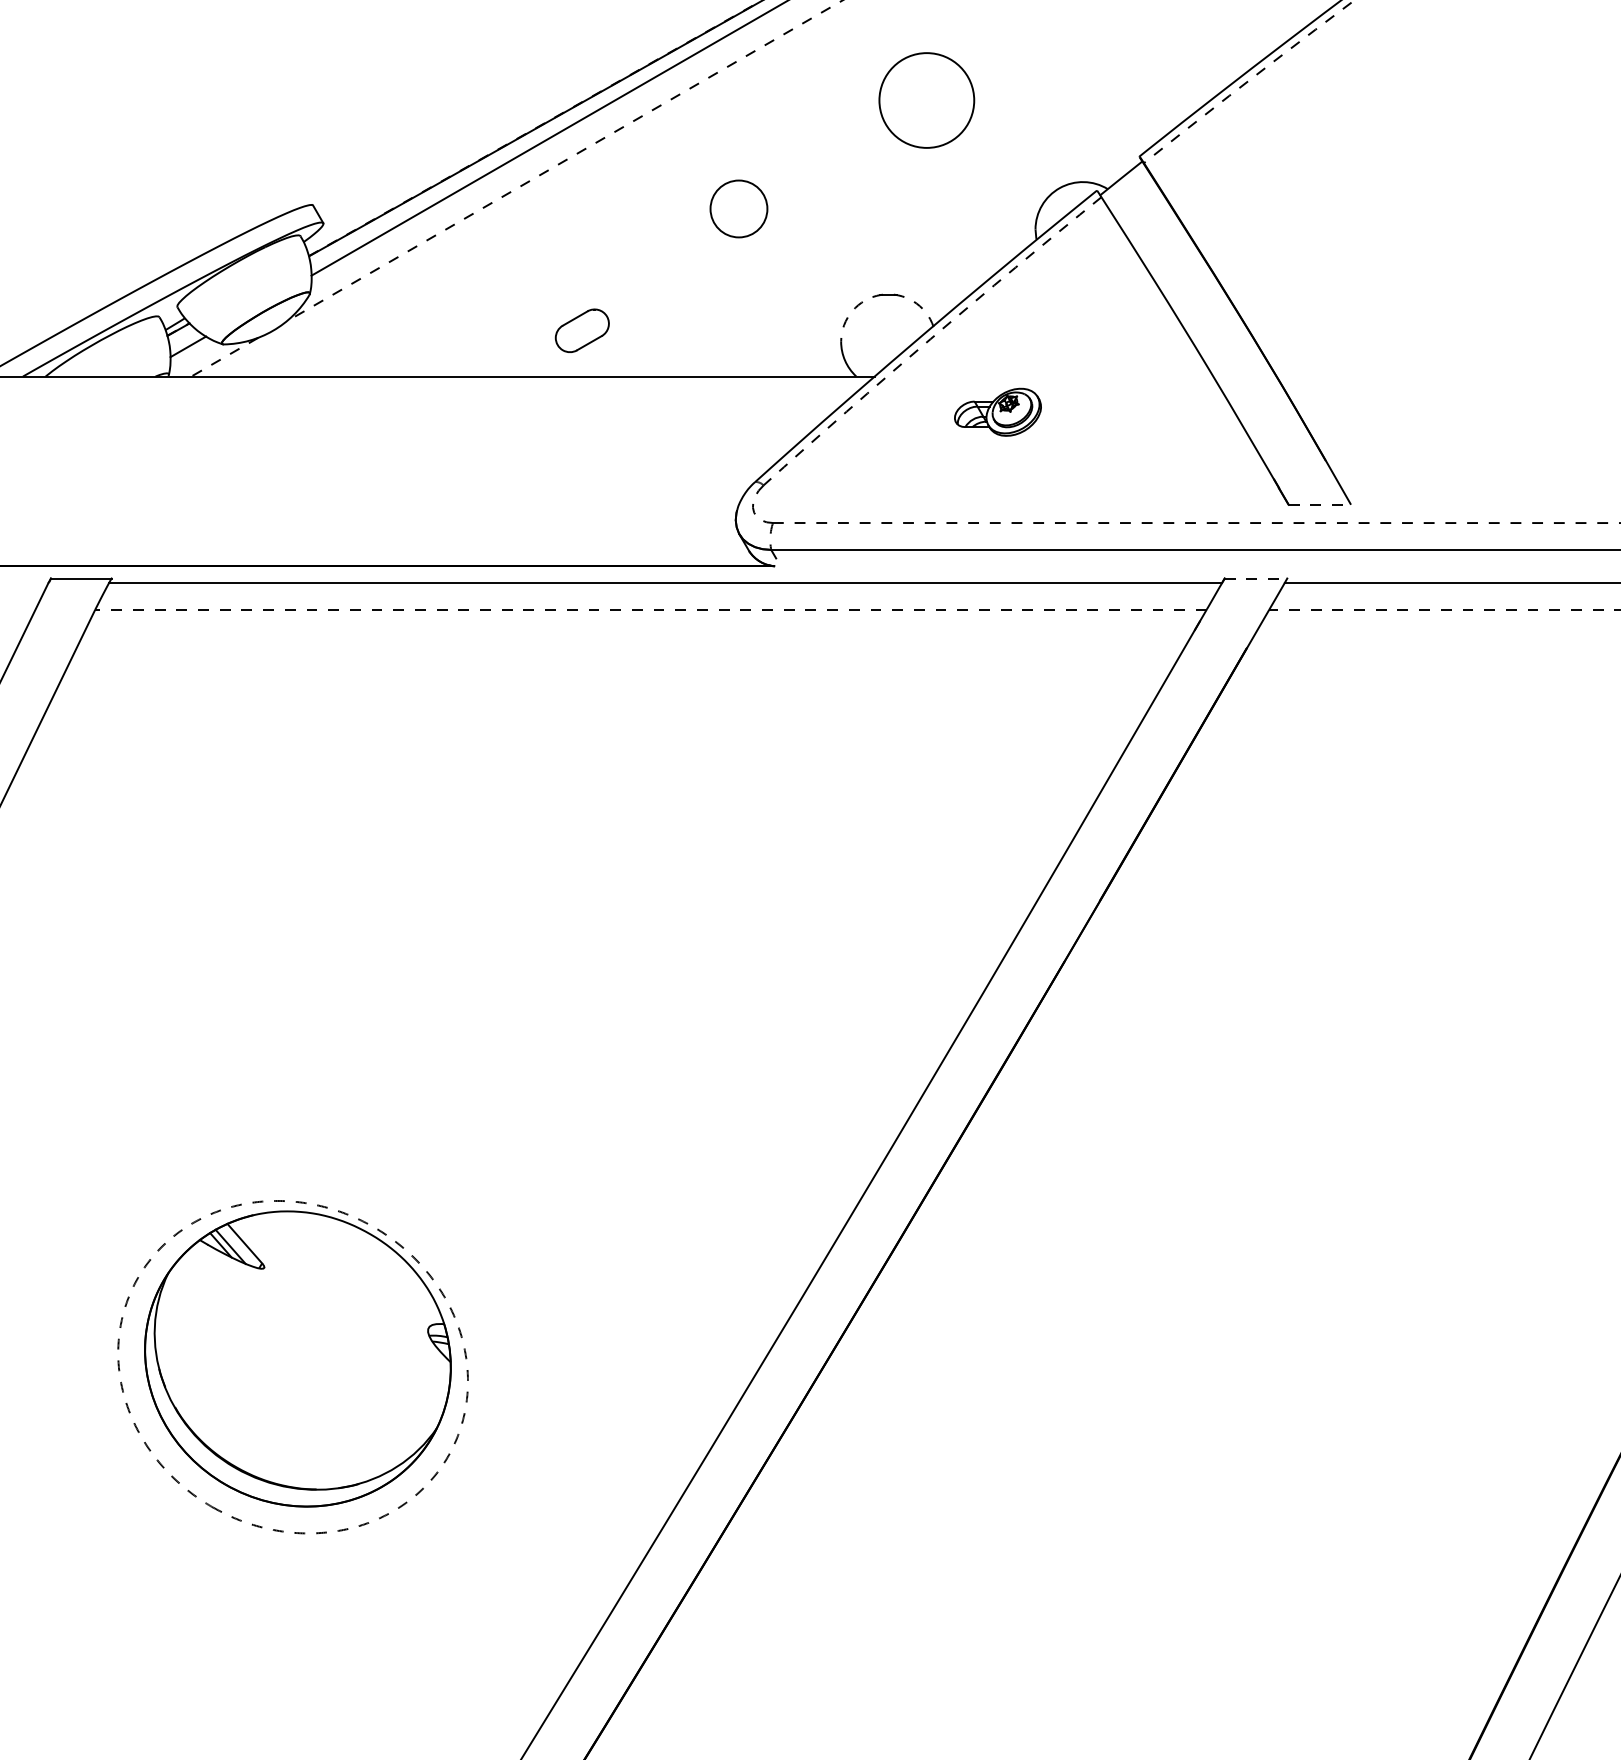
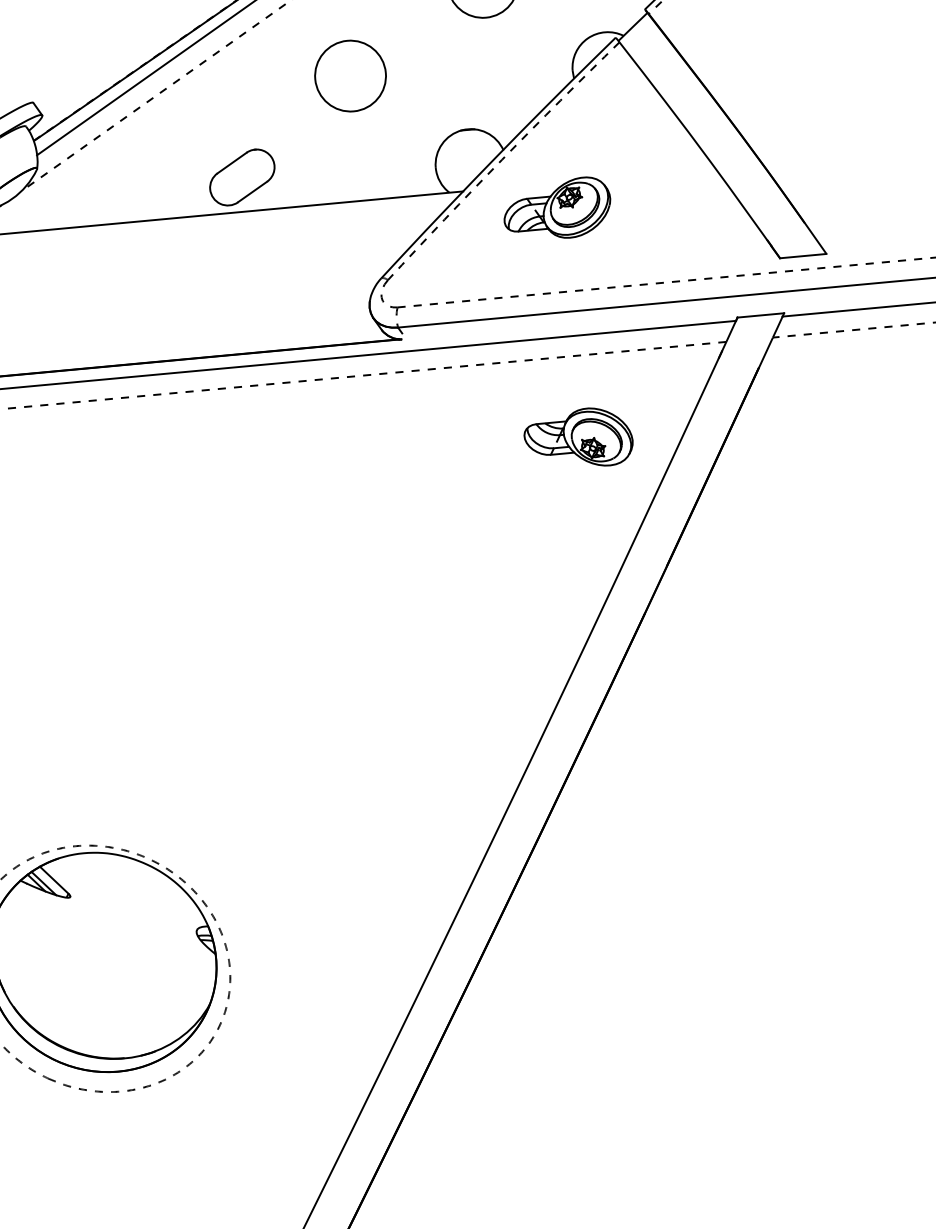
circle: (738, 208) -> (350, 75), size x1.67
arc: (881, 294) -> (462, 129), dashed -> solid
part: (582, 330) -> (242, 177), size x1.67
part: (997, 412) -> (557, 209), size x1.67
line: (1320, 504) -> (803, 255), dashed -> solid
line: (1256, 578) -> (761, 315), dashed -> solid
part: (997, 720) -> (578, 438), added

